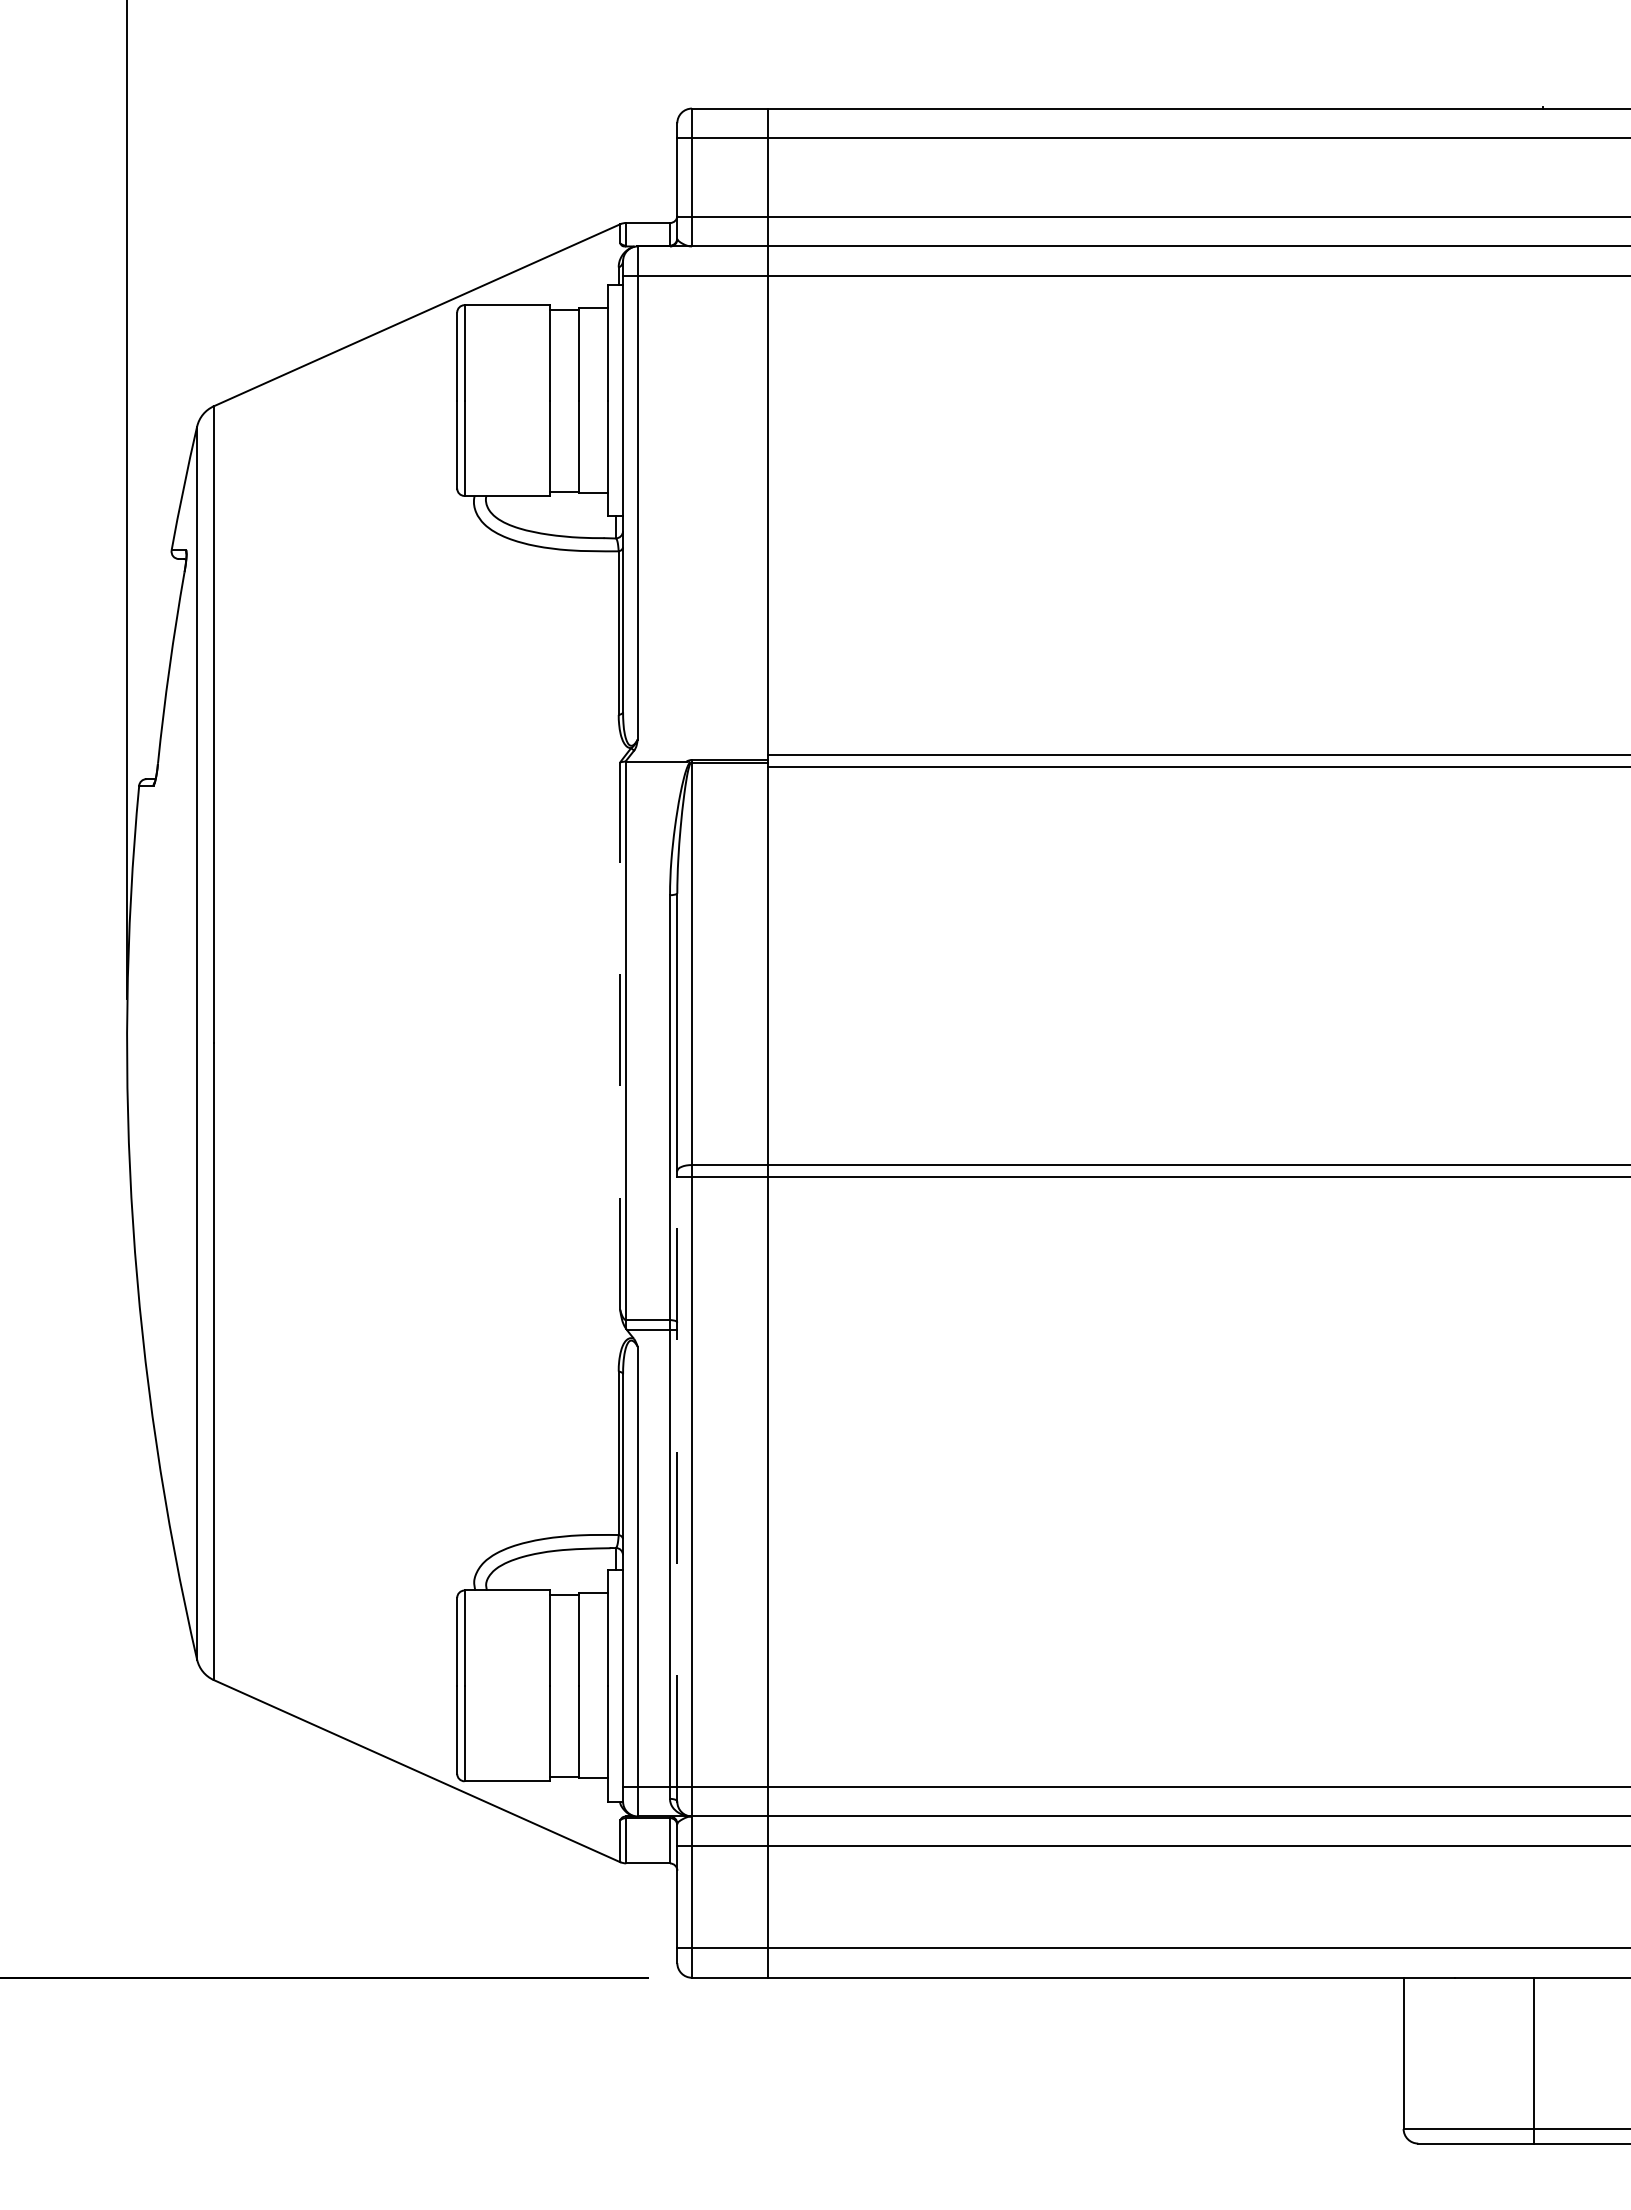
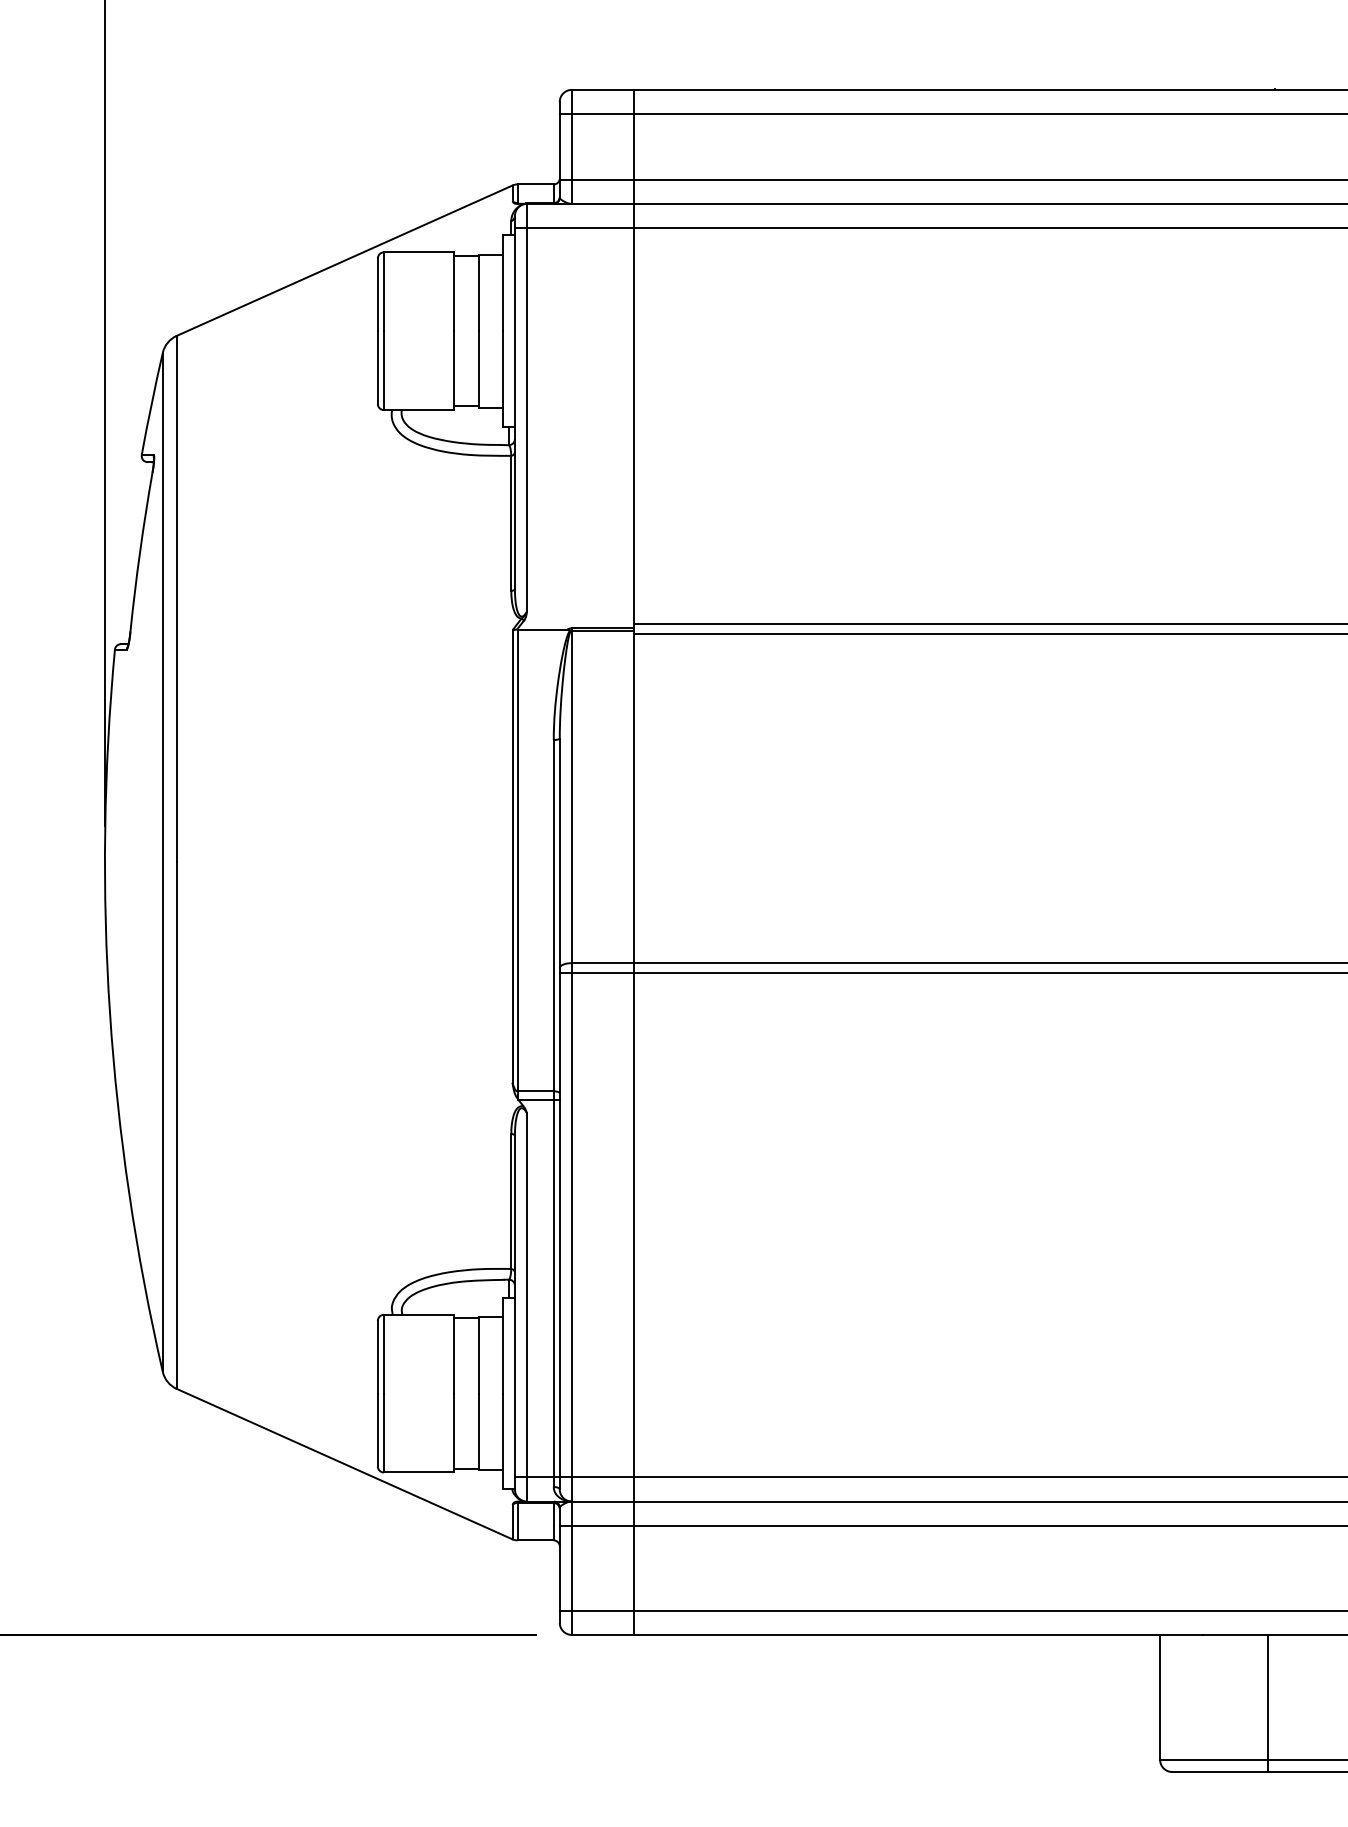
line: (620, 1036) -> (512, 856), dashed -> solid
line: (677, 1481) -> (559, 1224), dashed -> solid

